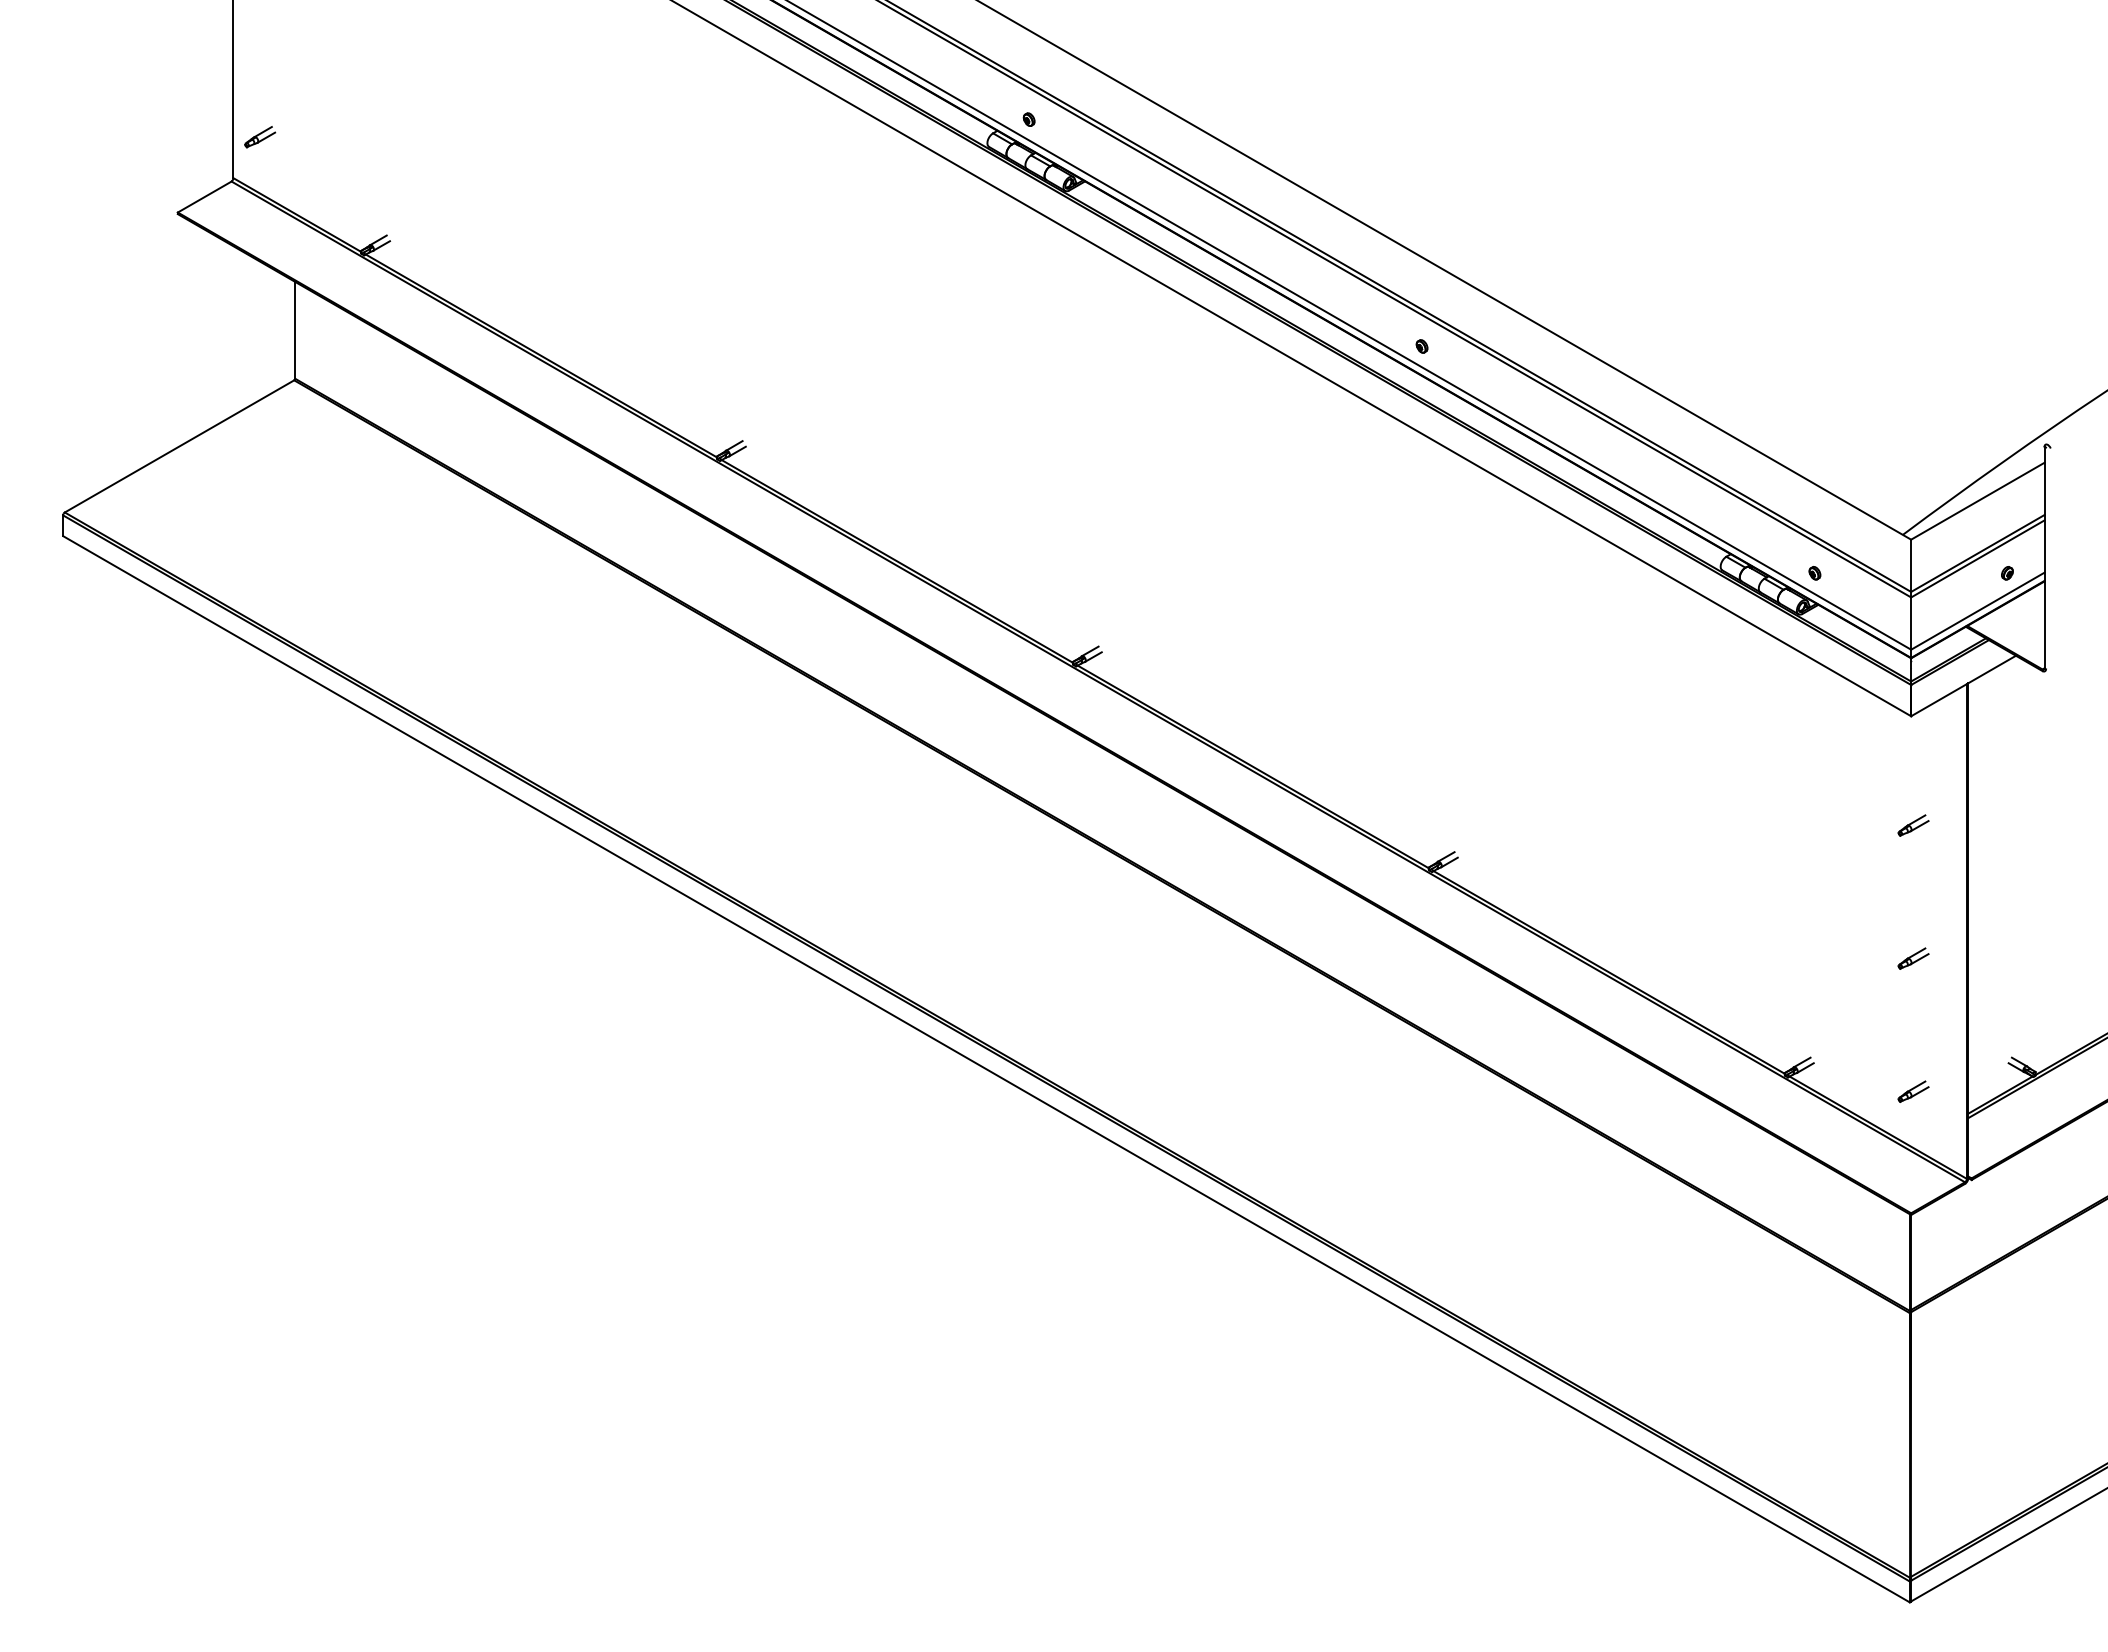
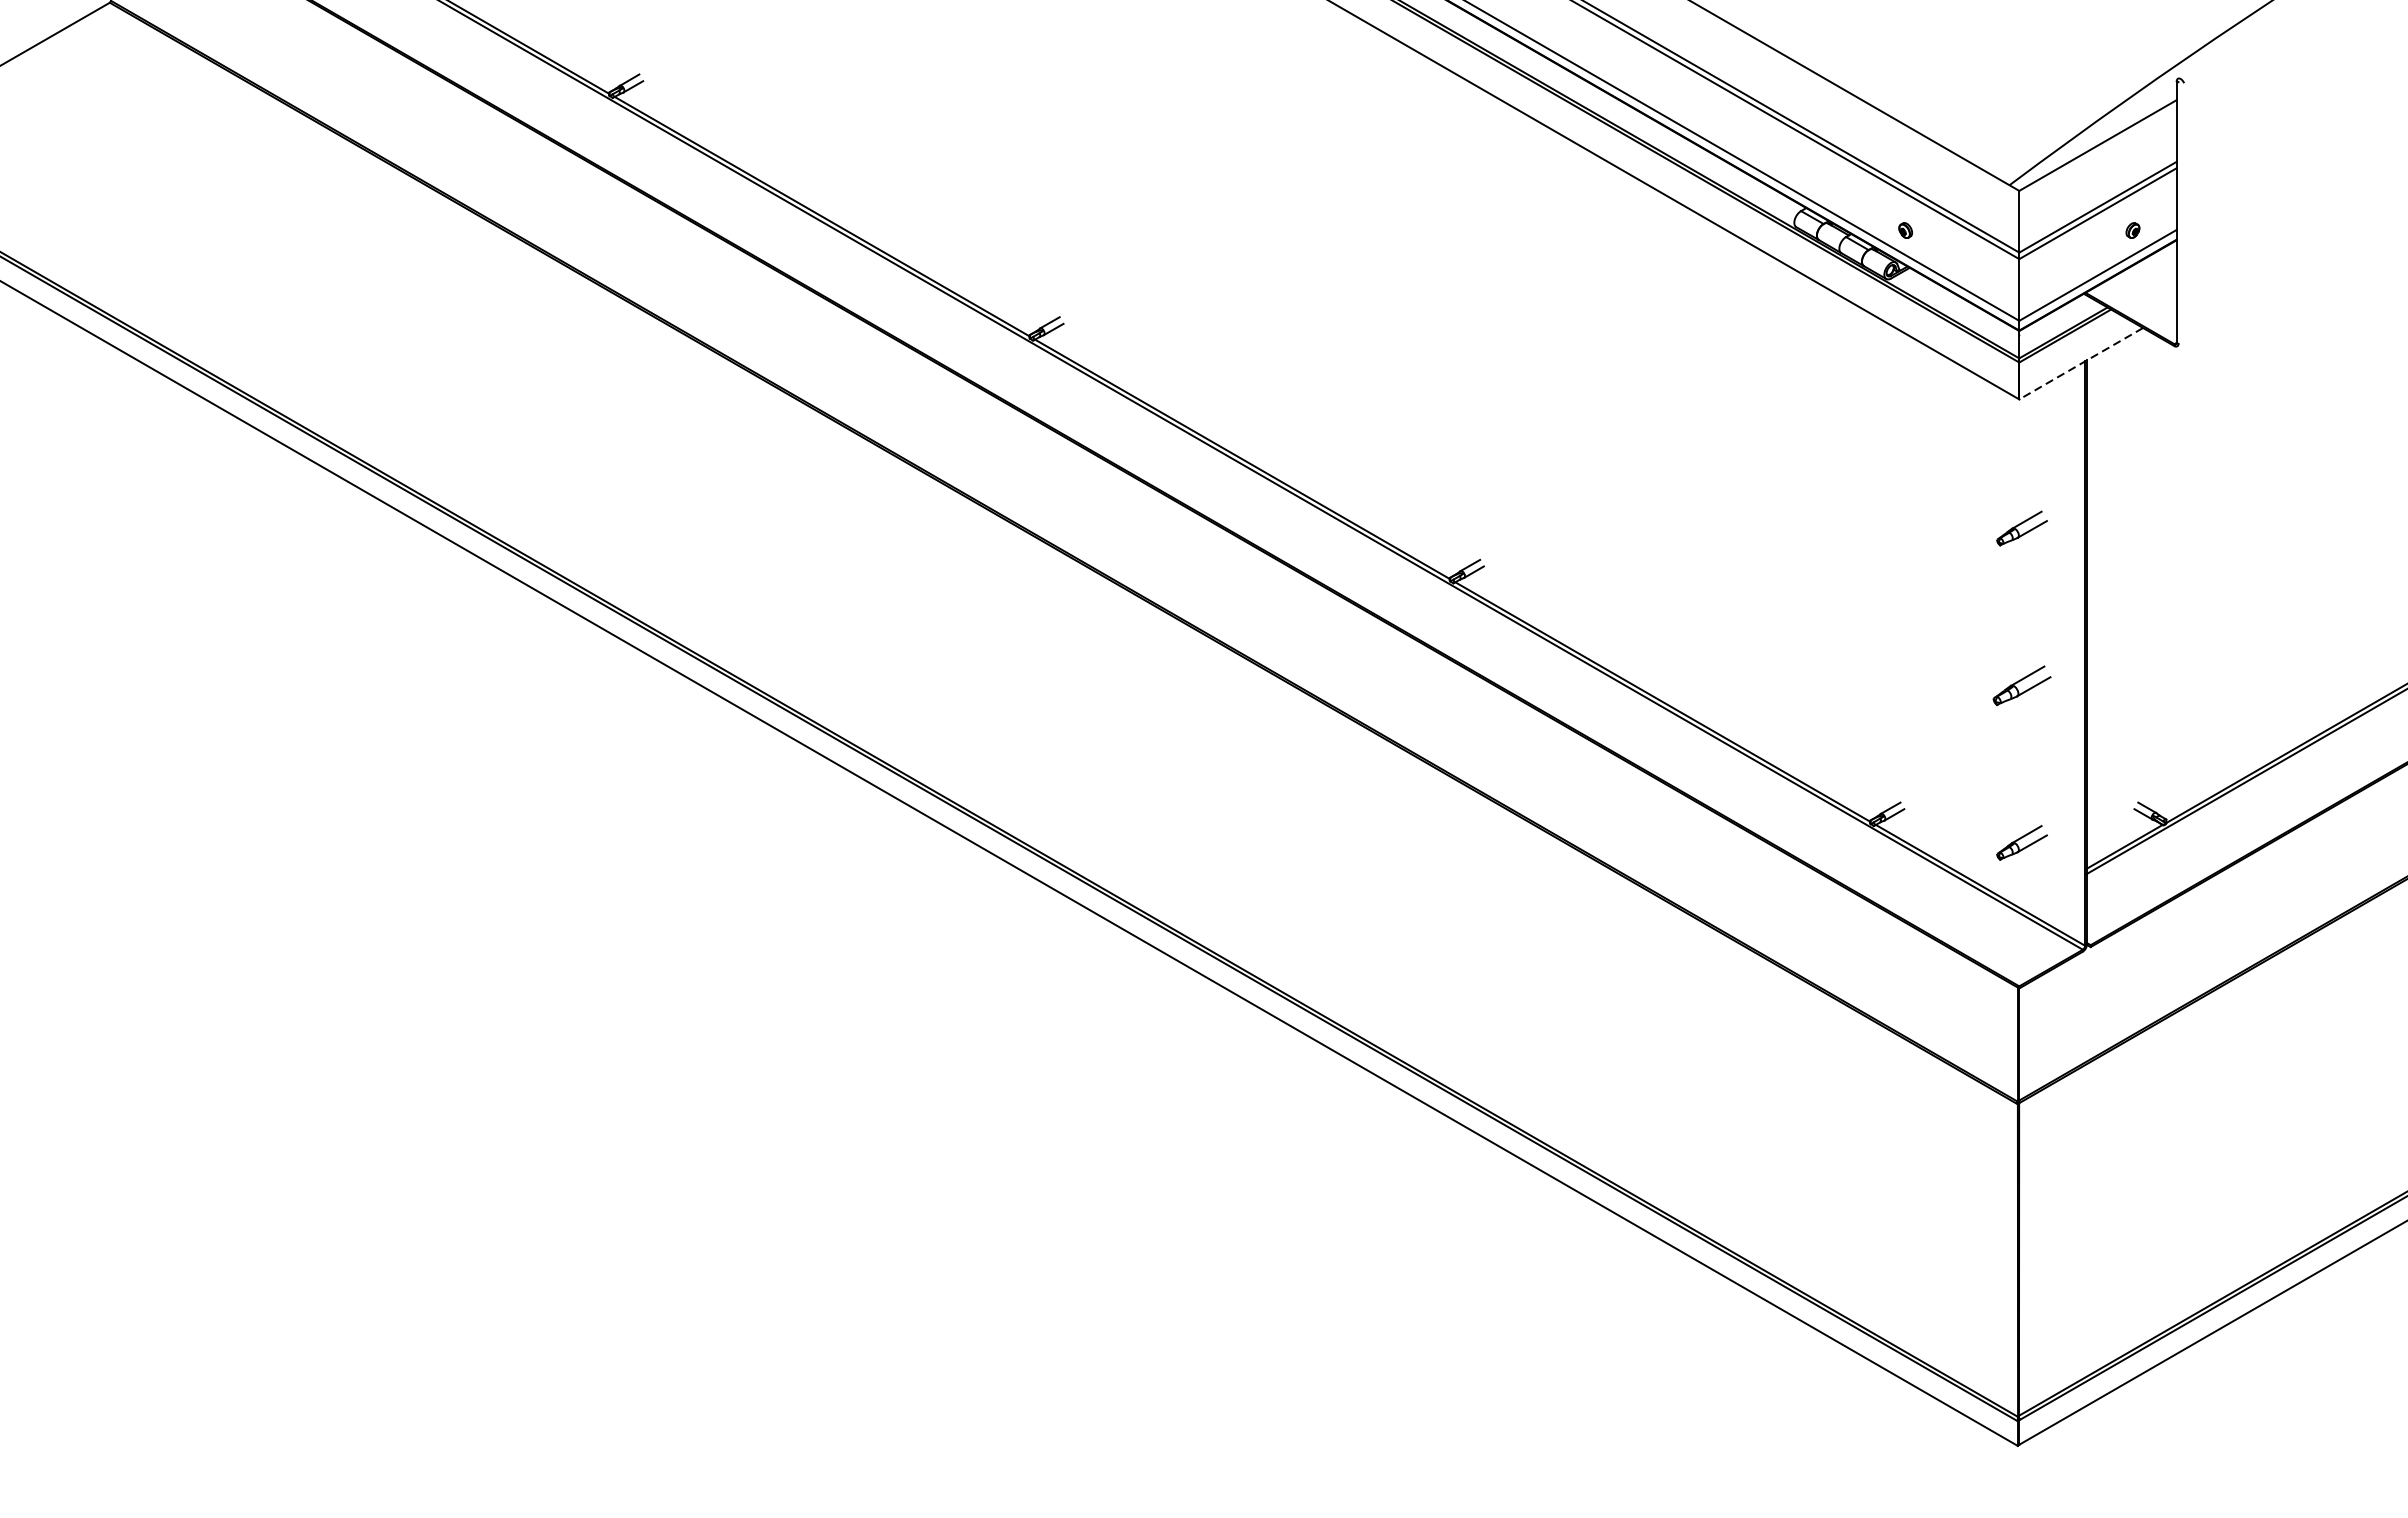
line: (1963, 686) -> (2081, 364), solid -> dashed
part: (1913, 825) -> (2022, 528), size x1.4
part: (1913, 958) -> (2022, 685), size x1.6
part: (1913, 1091) -> (2022, 842), size x1.4

